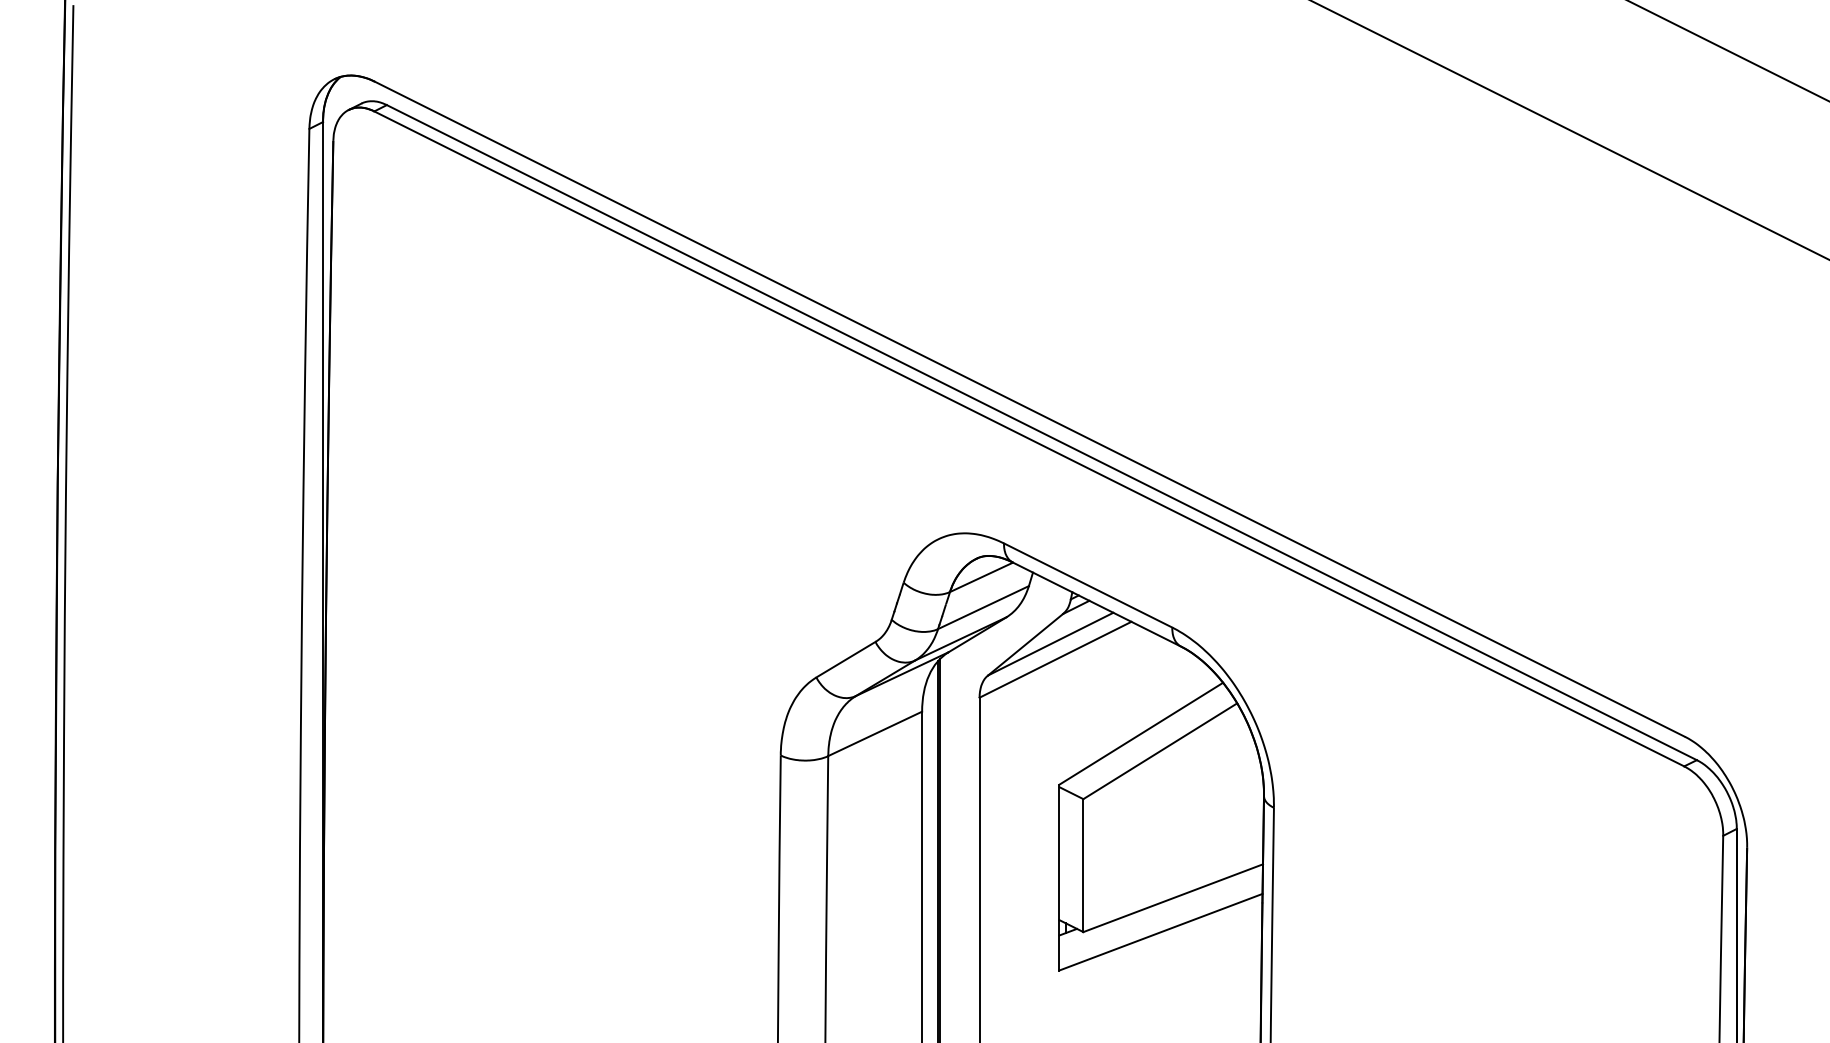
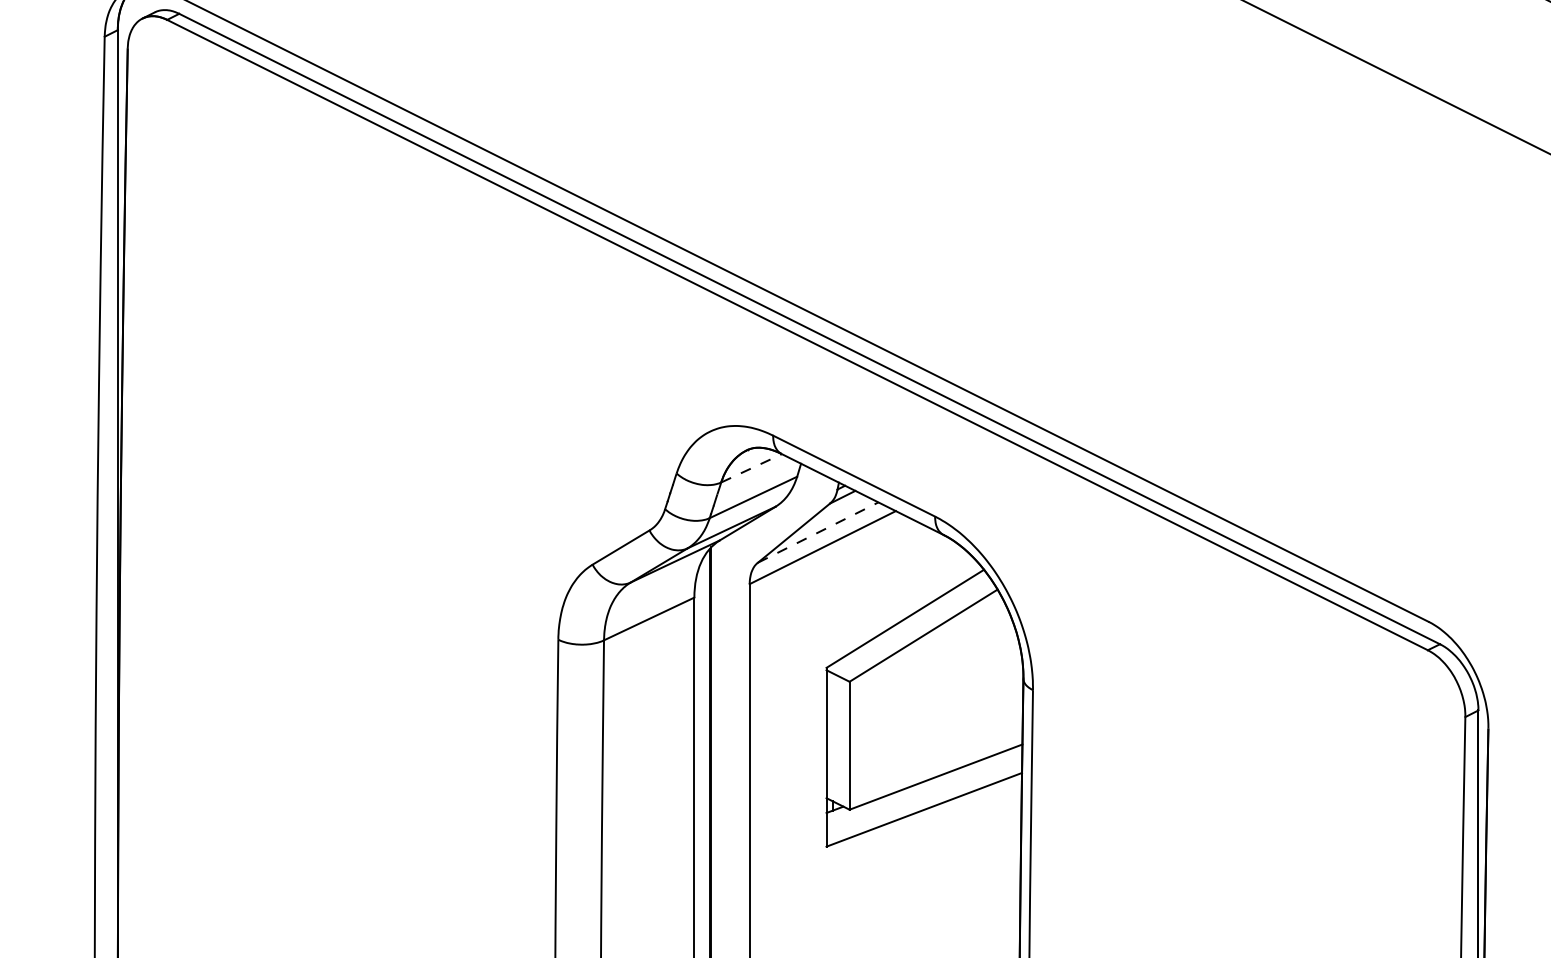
line: (981, 577) -> (751, 468), solid -> dashed
line: (1051, 643) -> (818, 531), solid -> dashed

